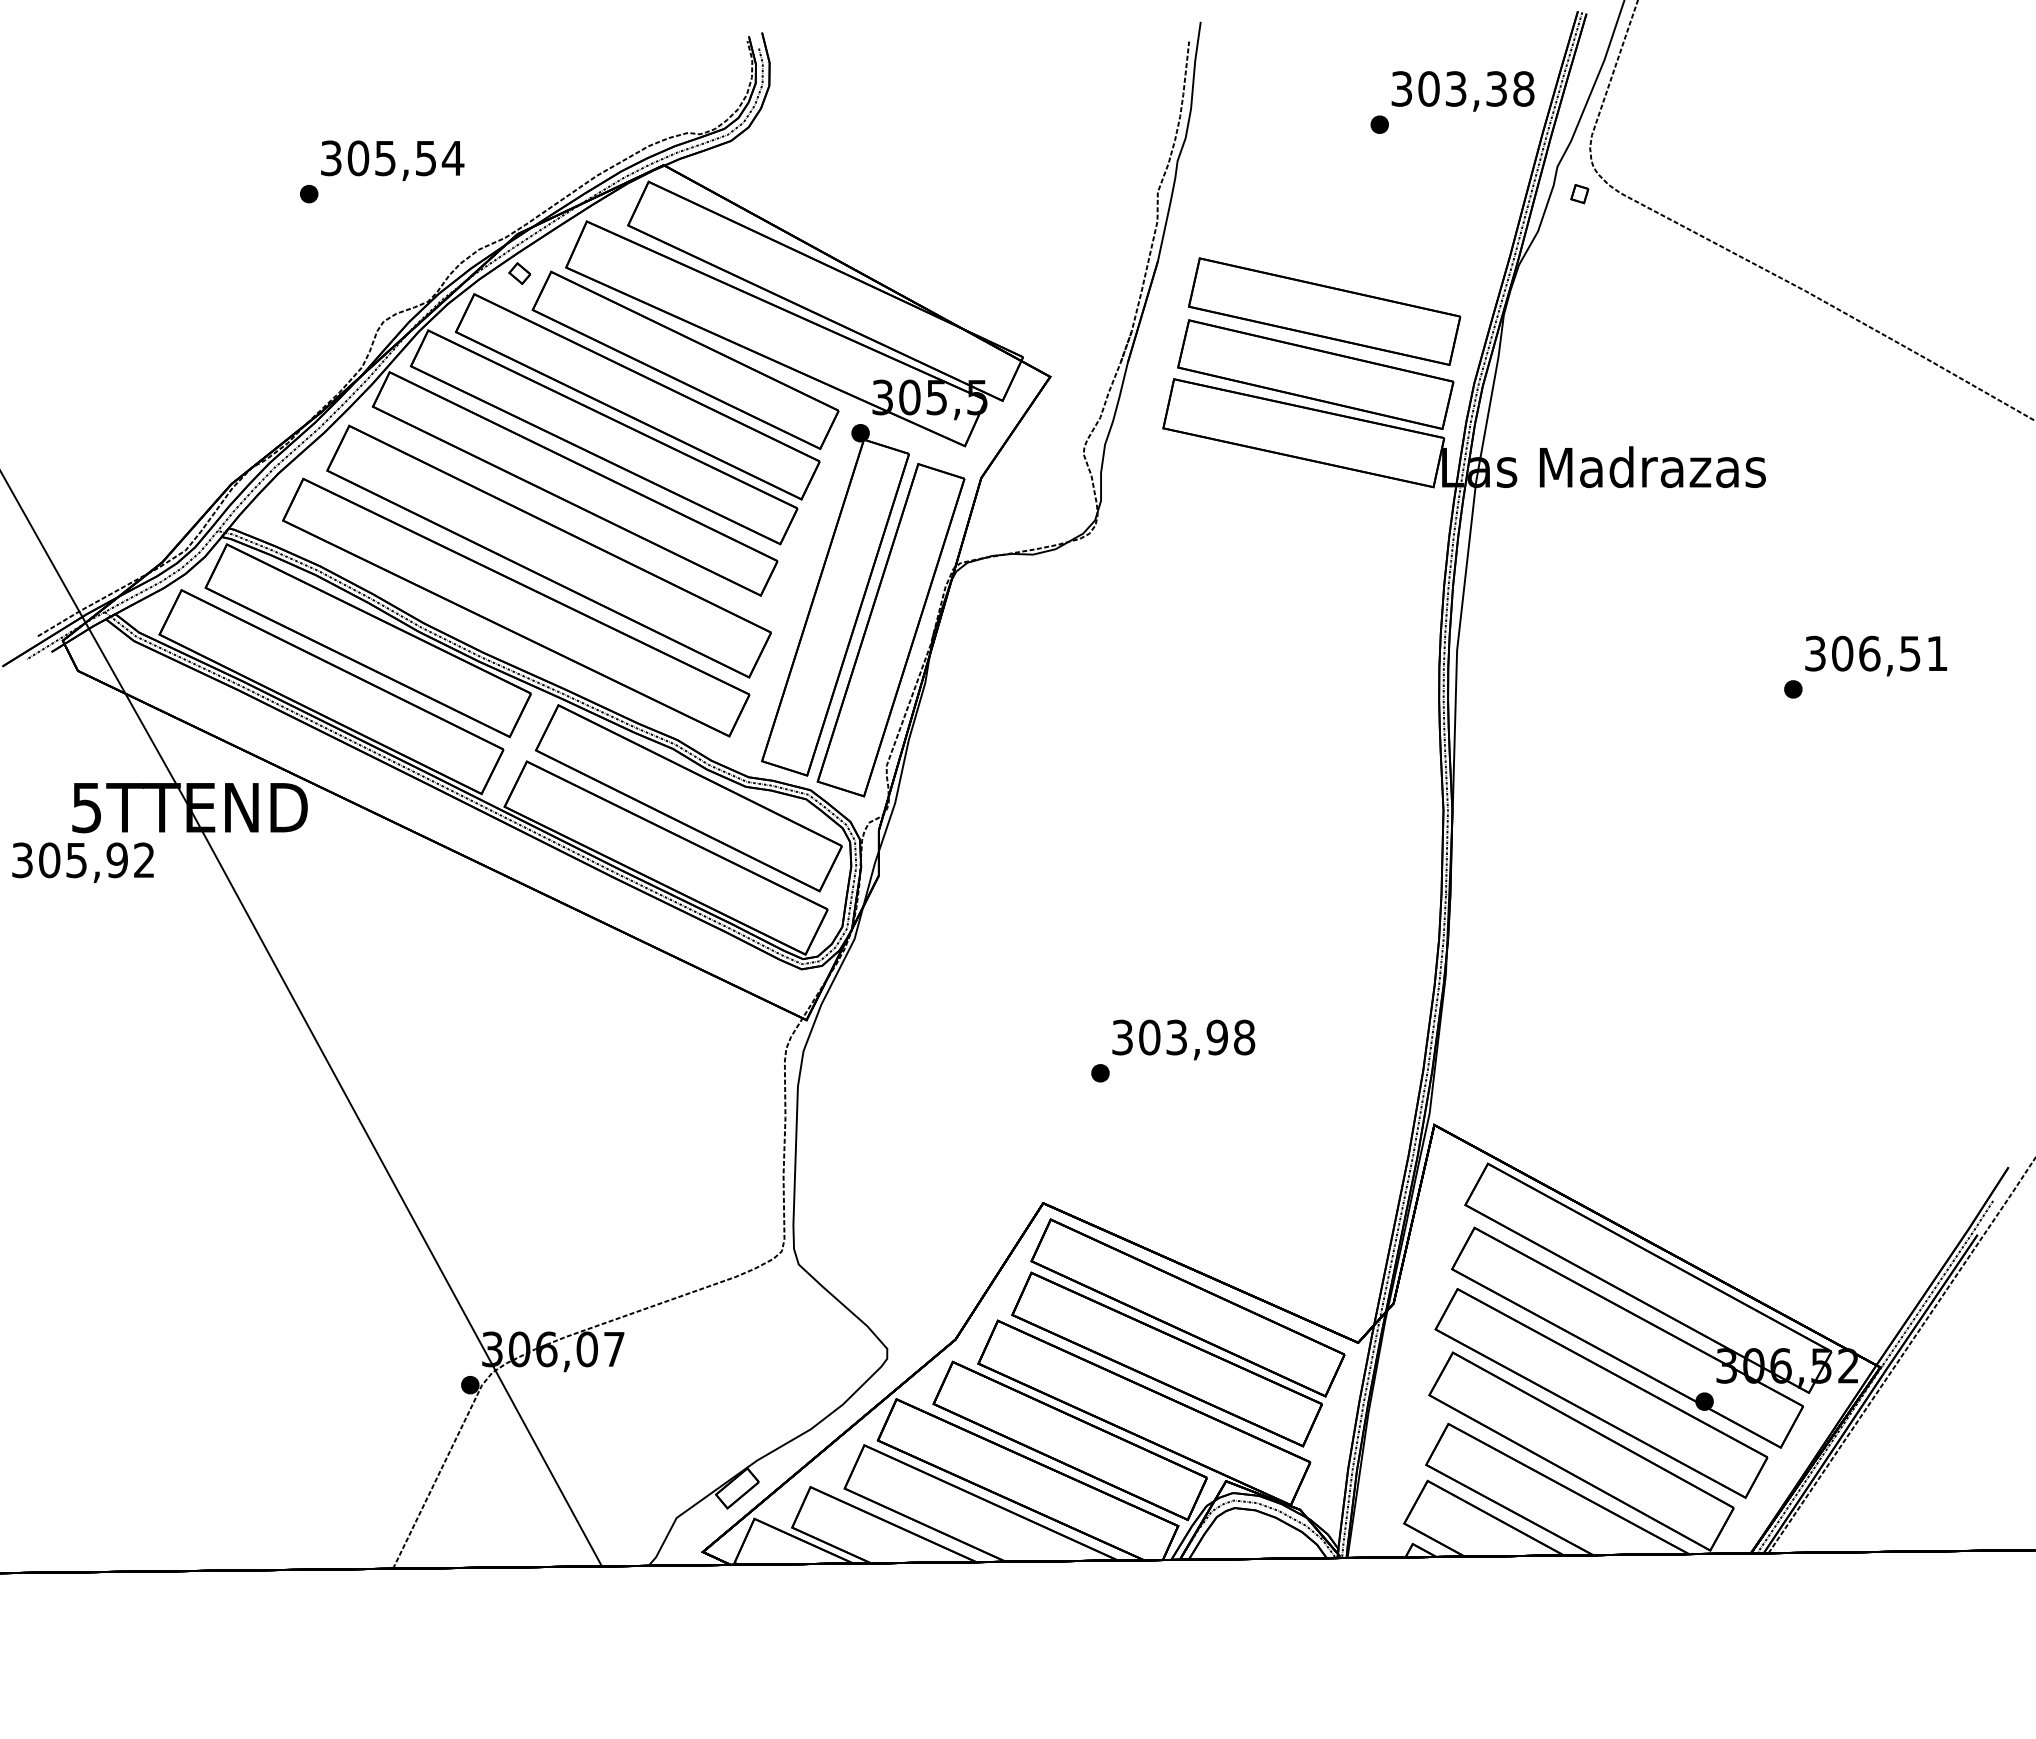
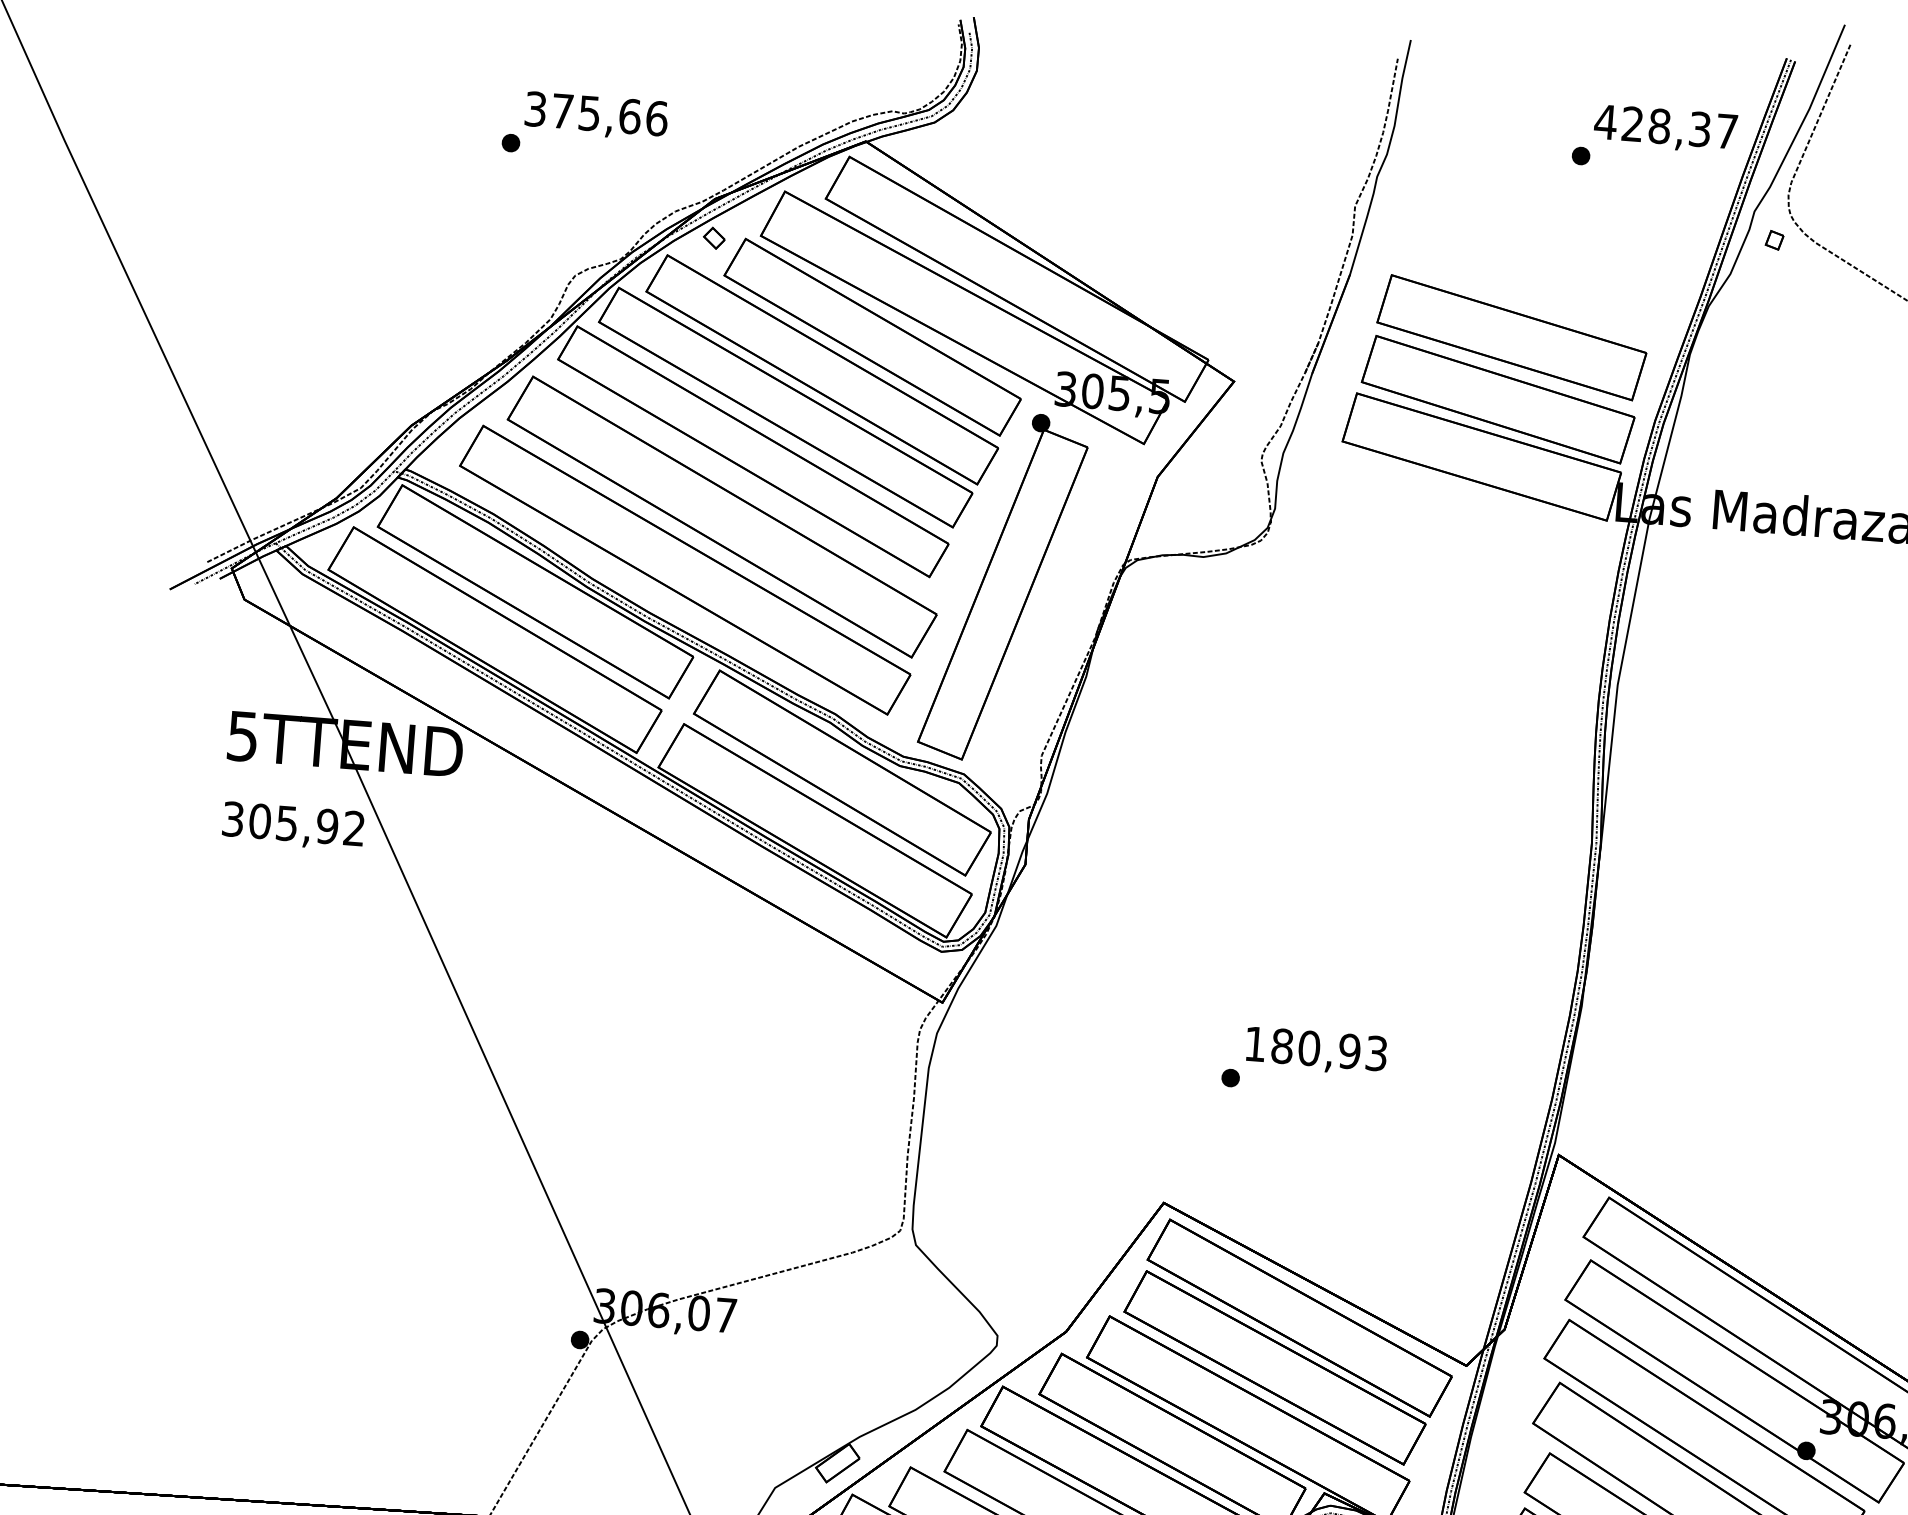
text: (1462, 88) -> (1666, 126), 303,38 -> 428,37
text: (405, 158) -> (609, 115), 305,54 -> 375,66
part: (890, 630) -> (1055, 621), removed
text: (82, 862) -> (292, 826), moved
text: (1183, 1037) -> (1316, 1048), 303,98 -> 180,93

